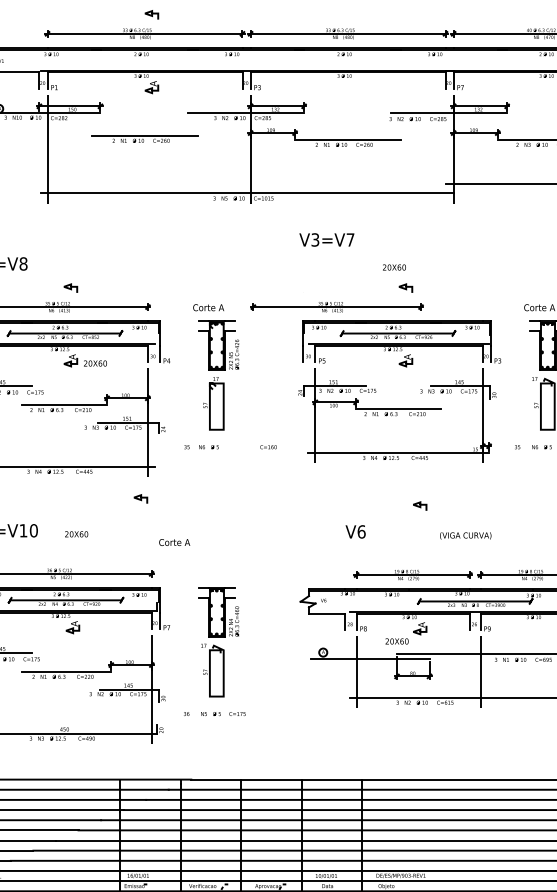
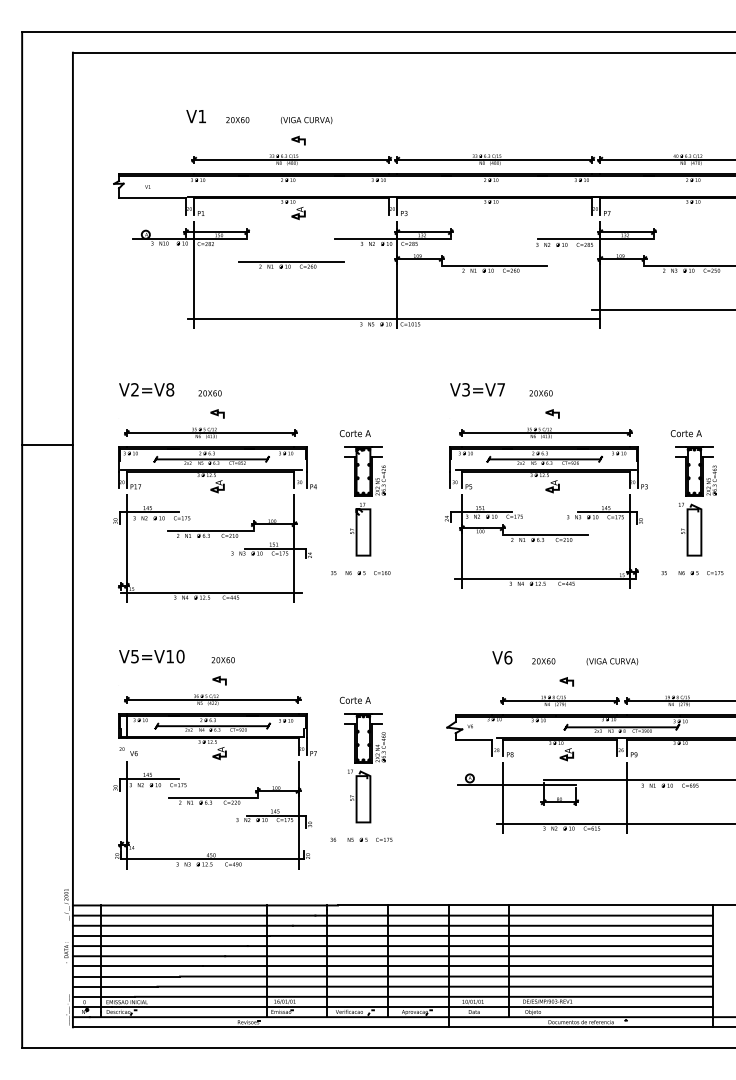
text: (326, 239) -> (477, 389), moved
part: (336, 306) -> (545, 432), moved
text: (94, 363) -> (209, 393), moved
text: (268, 447) -> (382, 573), moved
curve: (140, 498) -> (219, 680), moved
curve: (419, 505) -> (566, 681), moved
text: (173, 541) -> (354, 699), moved
text: (396, 641) -> (543, 661), moved

